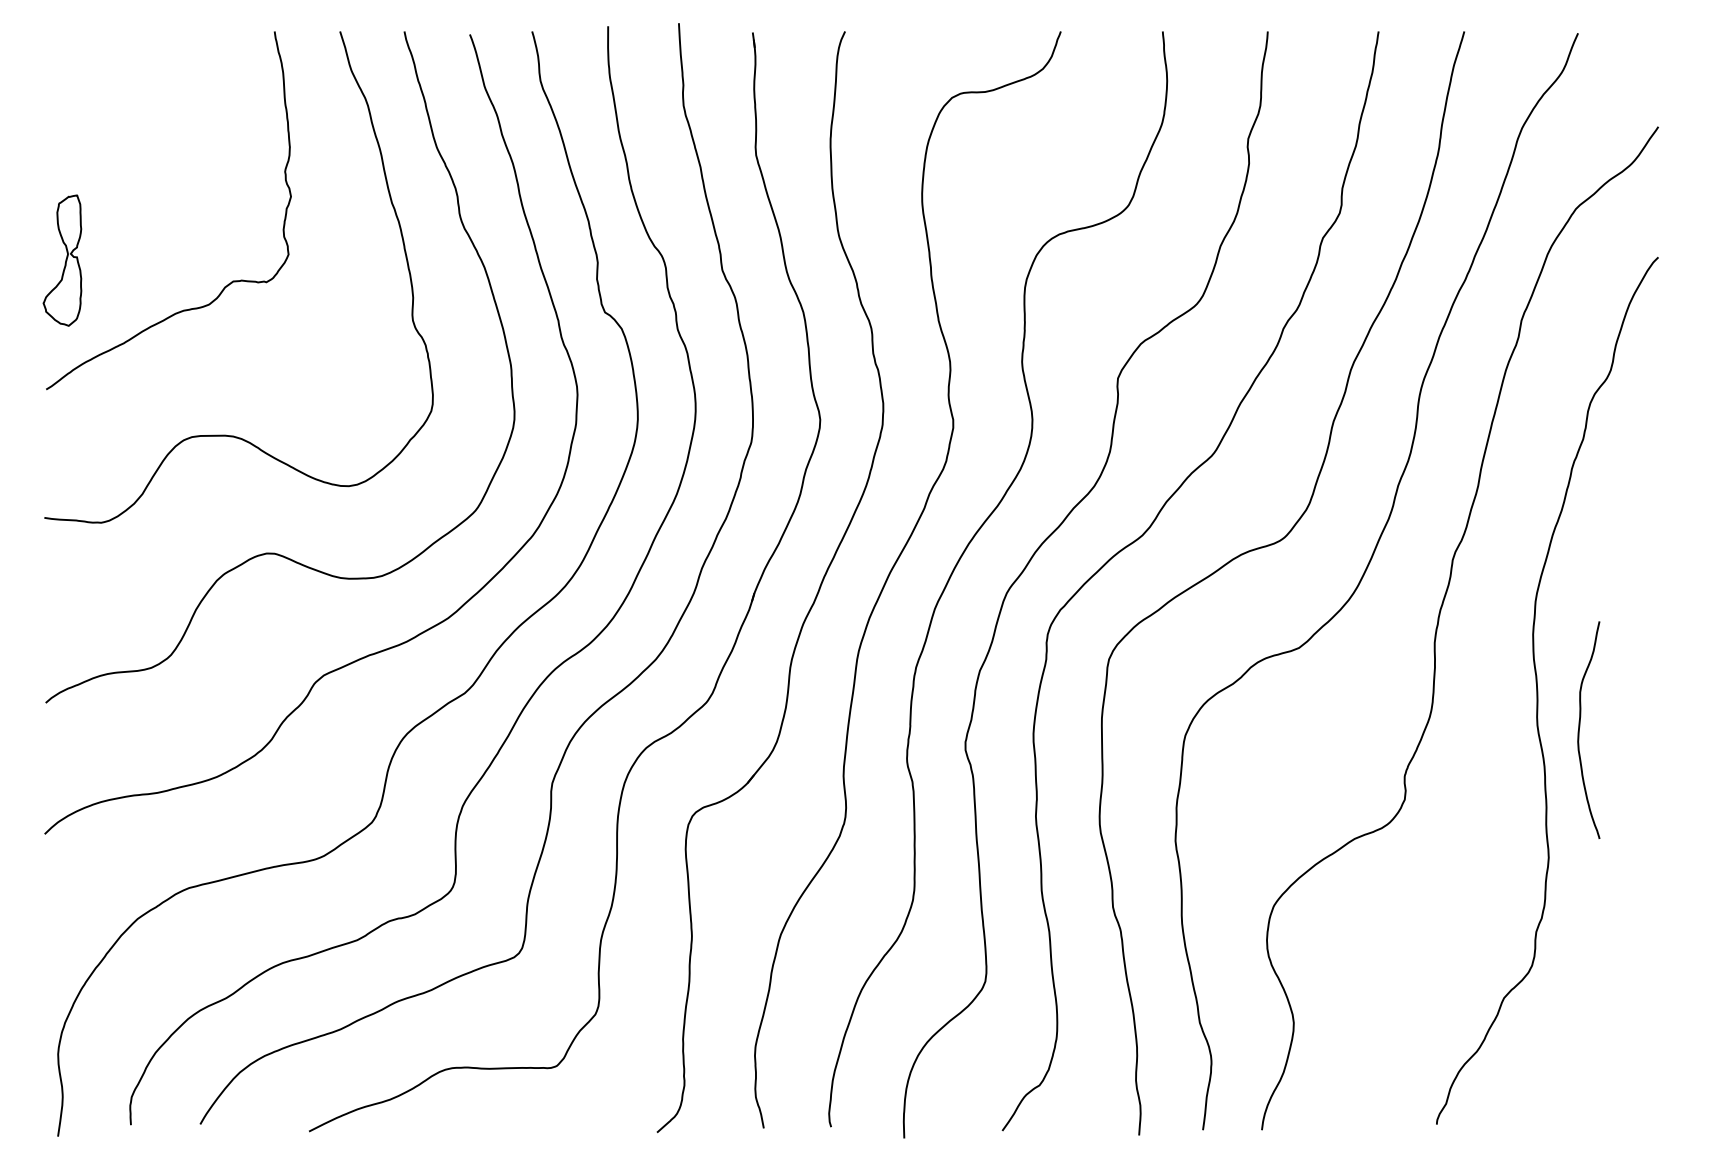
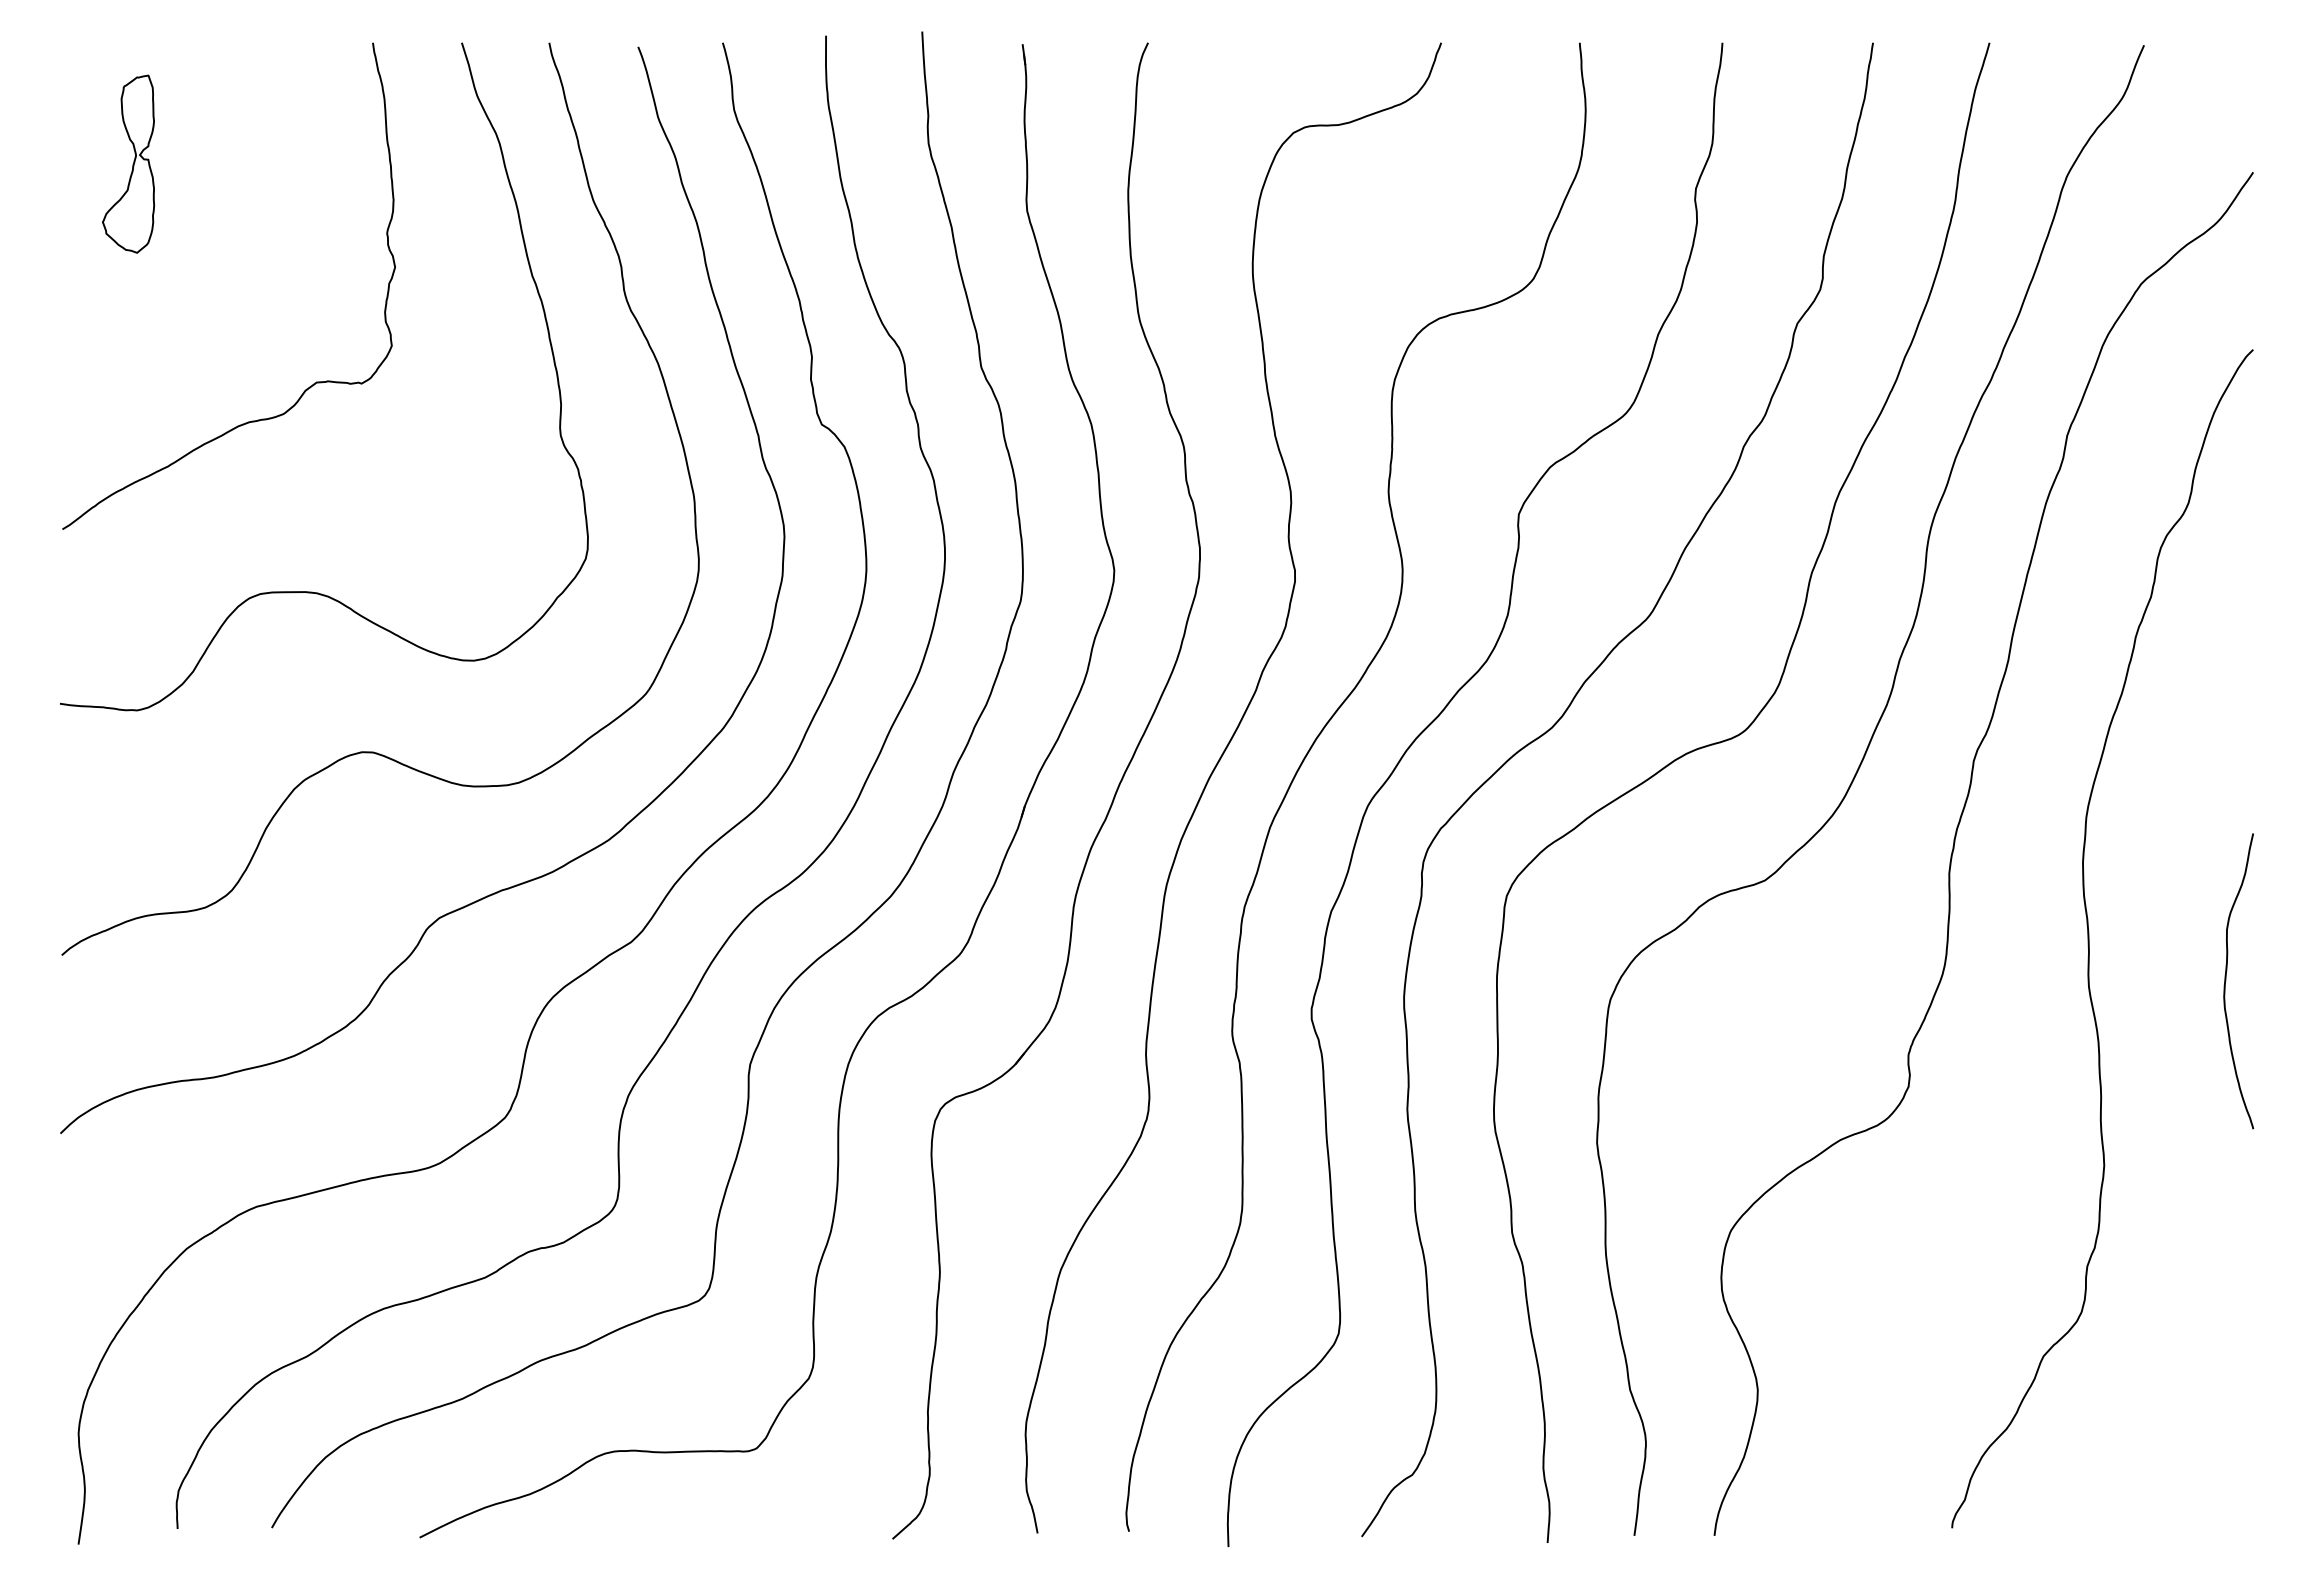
part: (62, 260) -> (128, 163), moved
curve: (1579, 730) -> (2226, 981), moved

